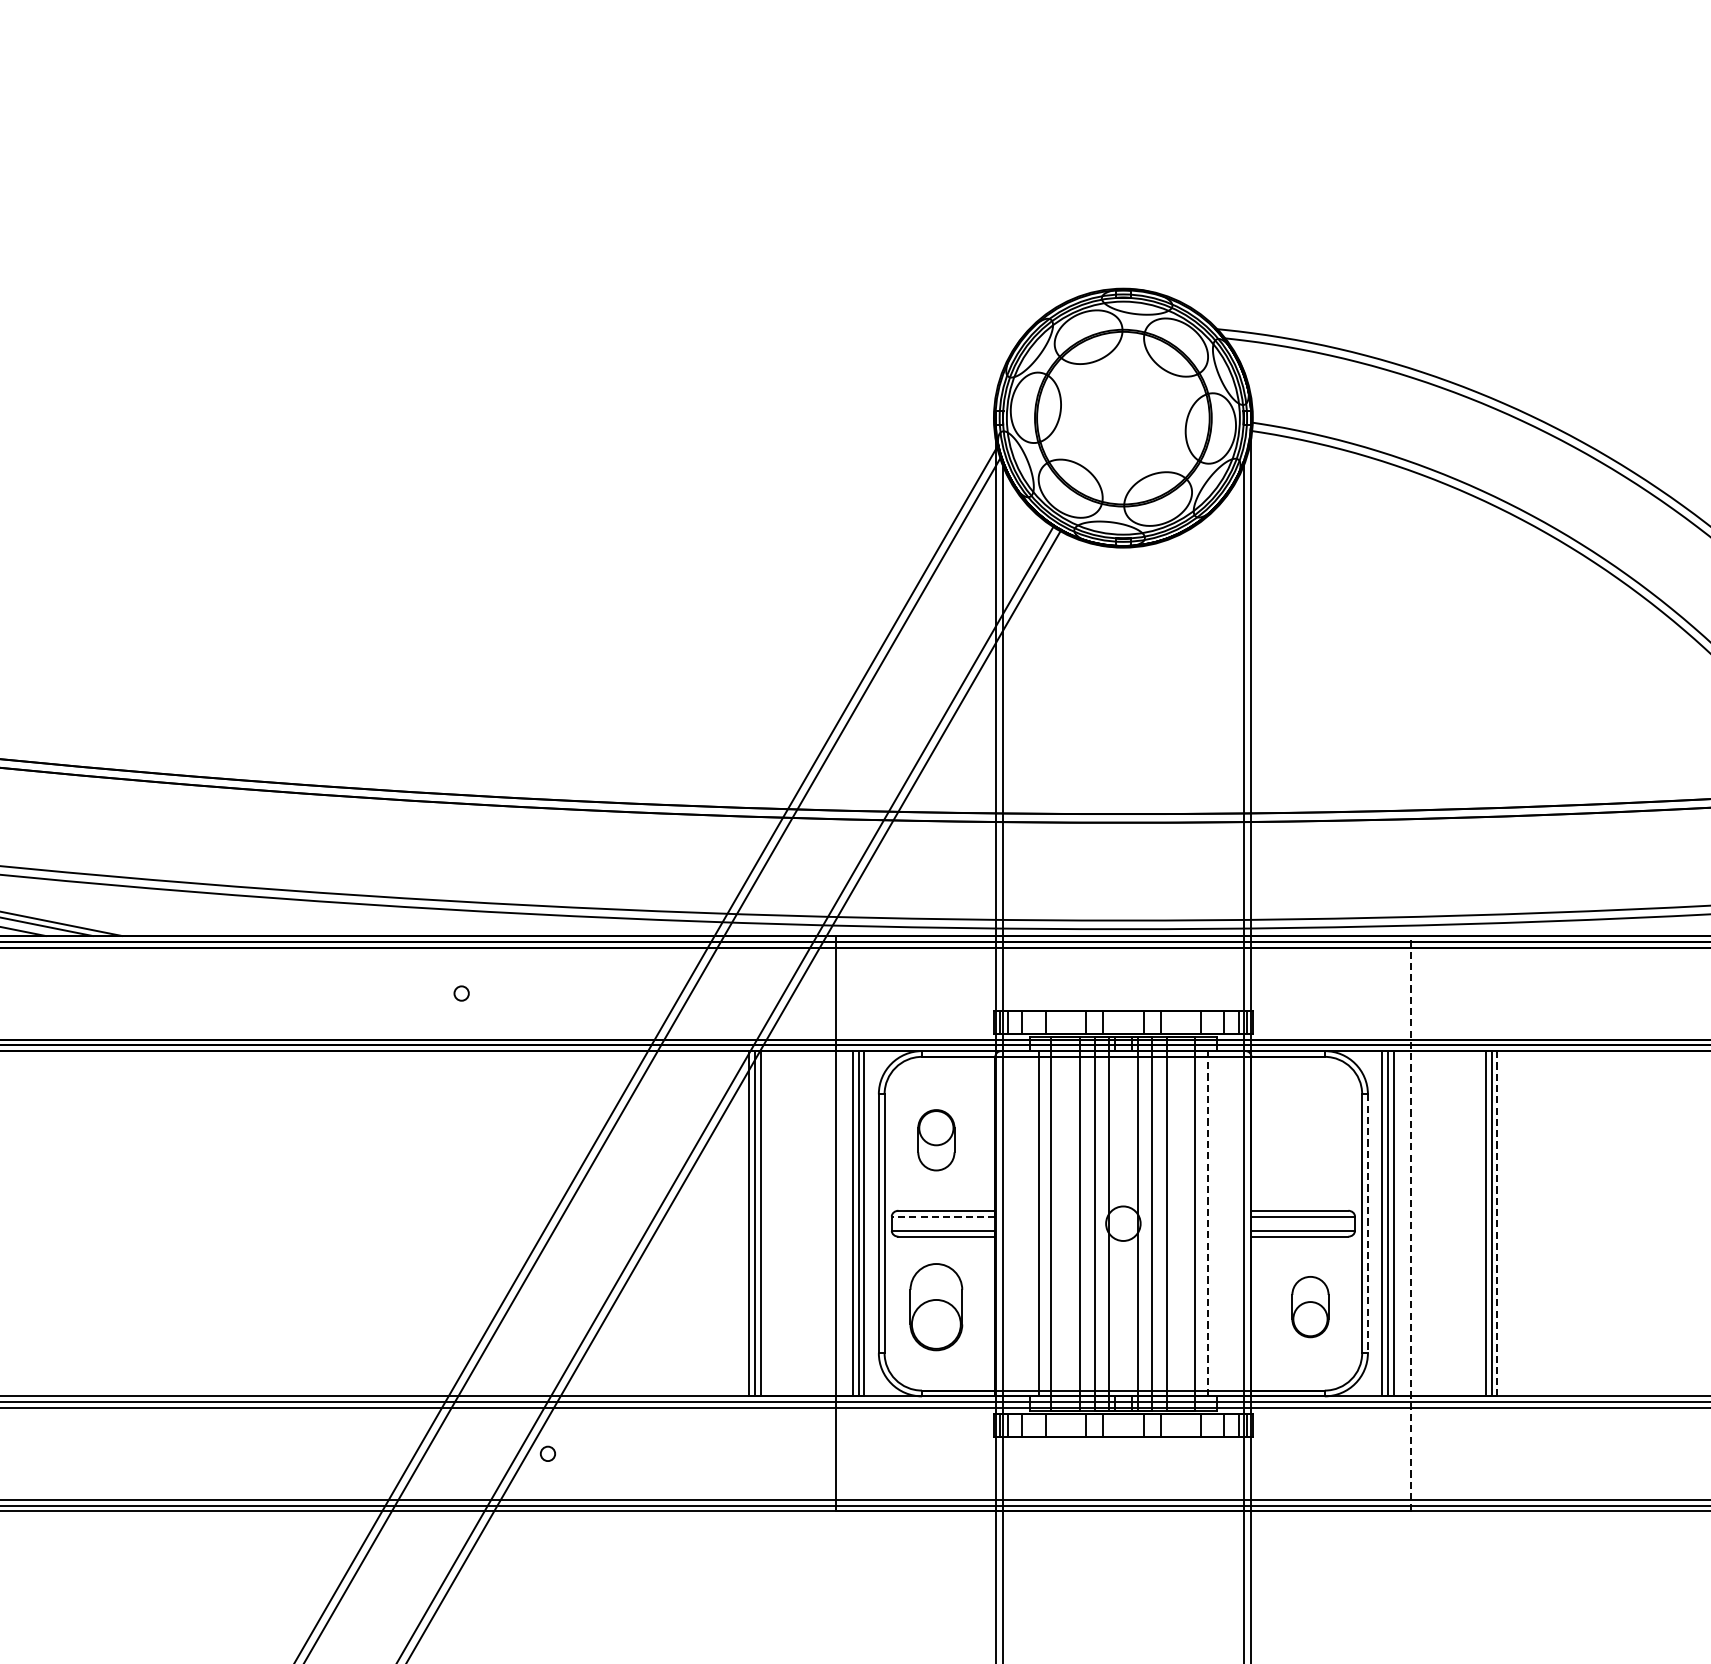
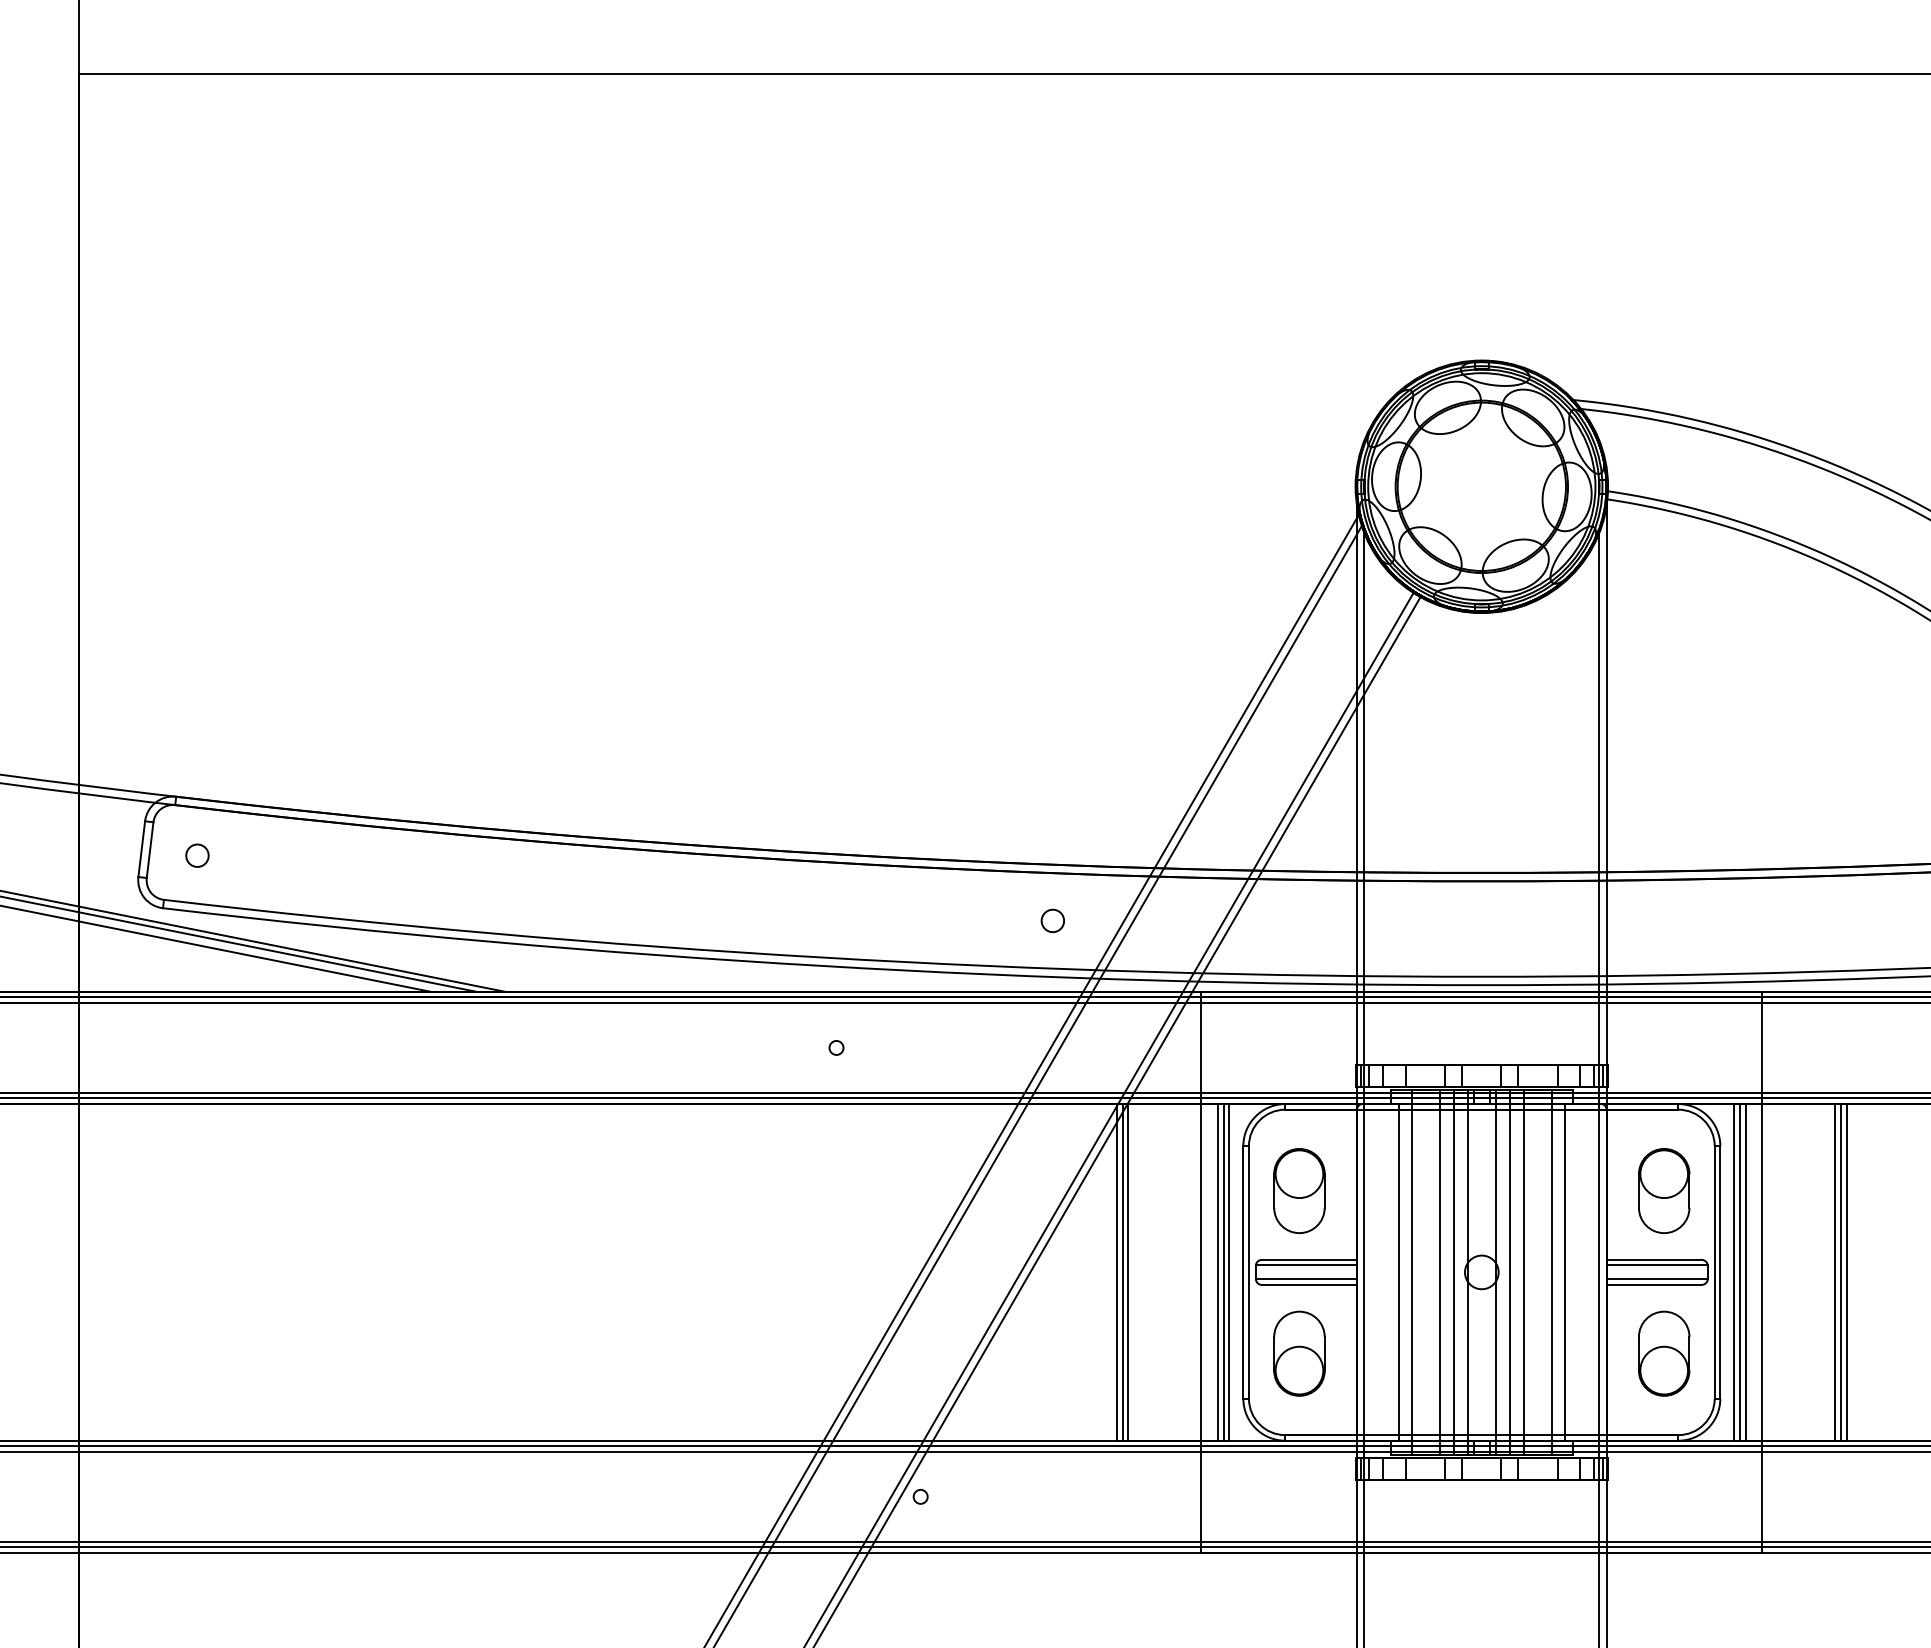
circle: (683, 862) -> (1052, 920), added
part: (936, 1139) -> (1299, 1190), size x1.43
part: (1310, 1139) -> (1664, 1190), added
line: (943, 1216) -> (1306, 1265), dashed -> solid
line: (1368, 1223) -> (1720, 1272), dashed -> solid
line: (1411, 1223) -> (1762, 1272), dashed -> solid
line: (1497, 1223) -> (1846, 1272), dashed -> solid
line: (1208, 1226) -> (1564, 1275), dashed -> solid
part: (1310, 1306) -> (1664, 1353), size x1.43

